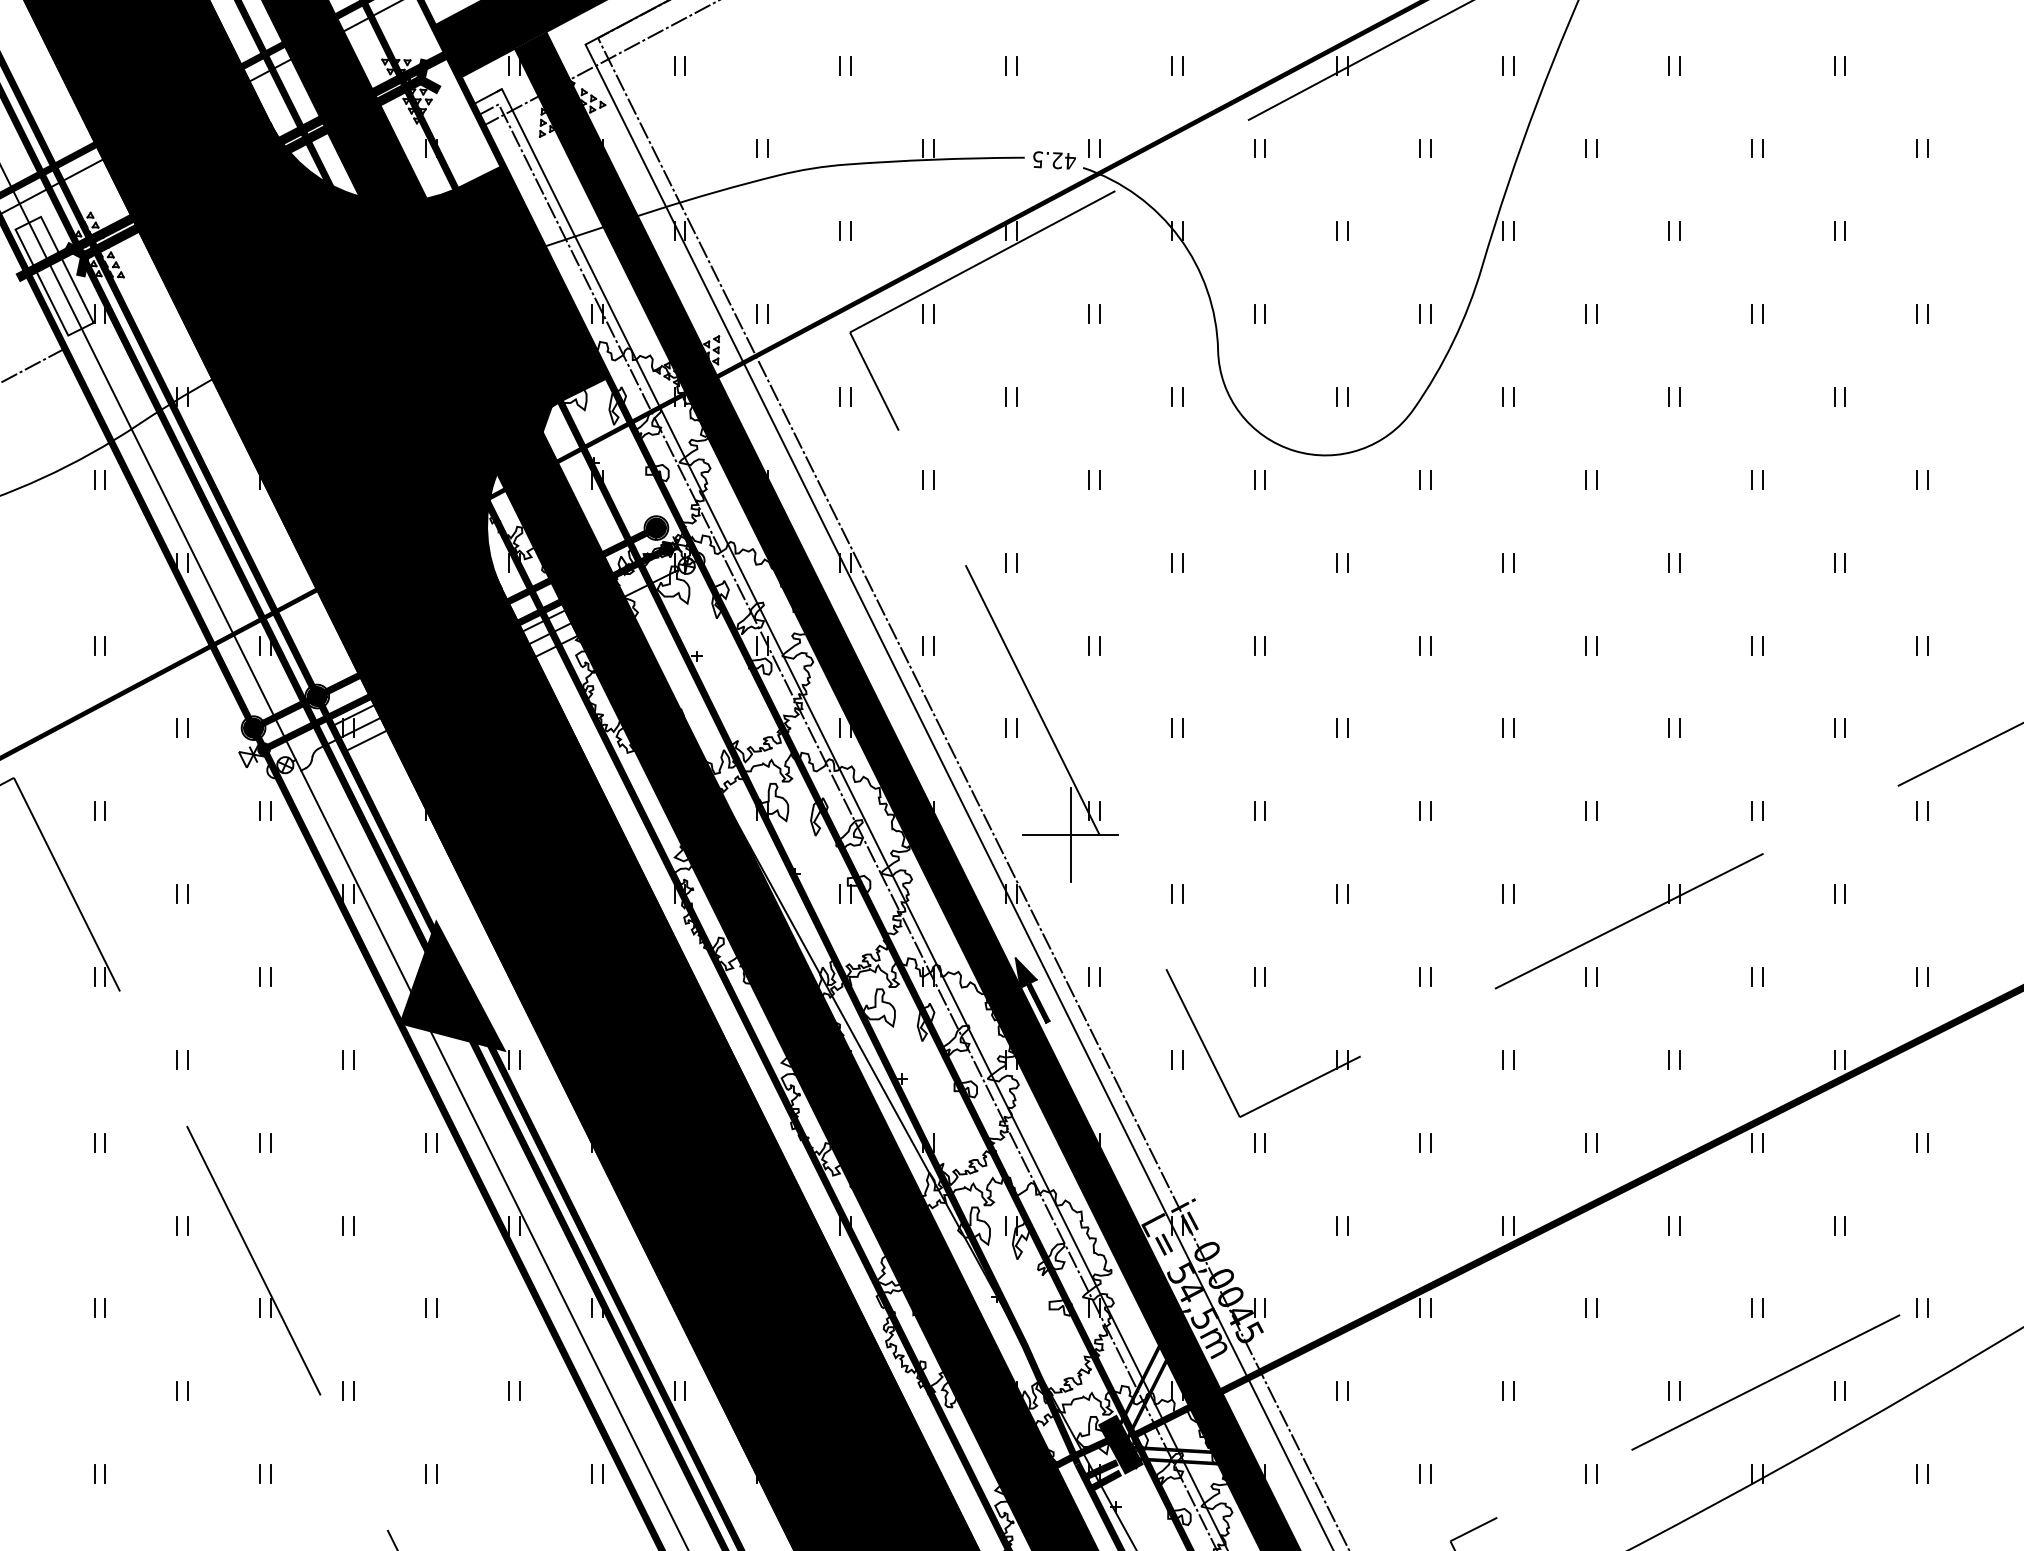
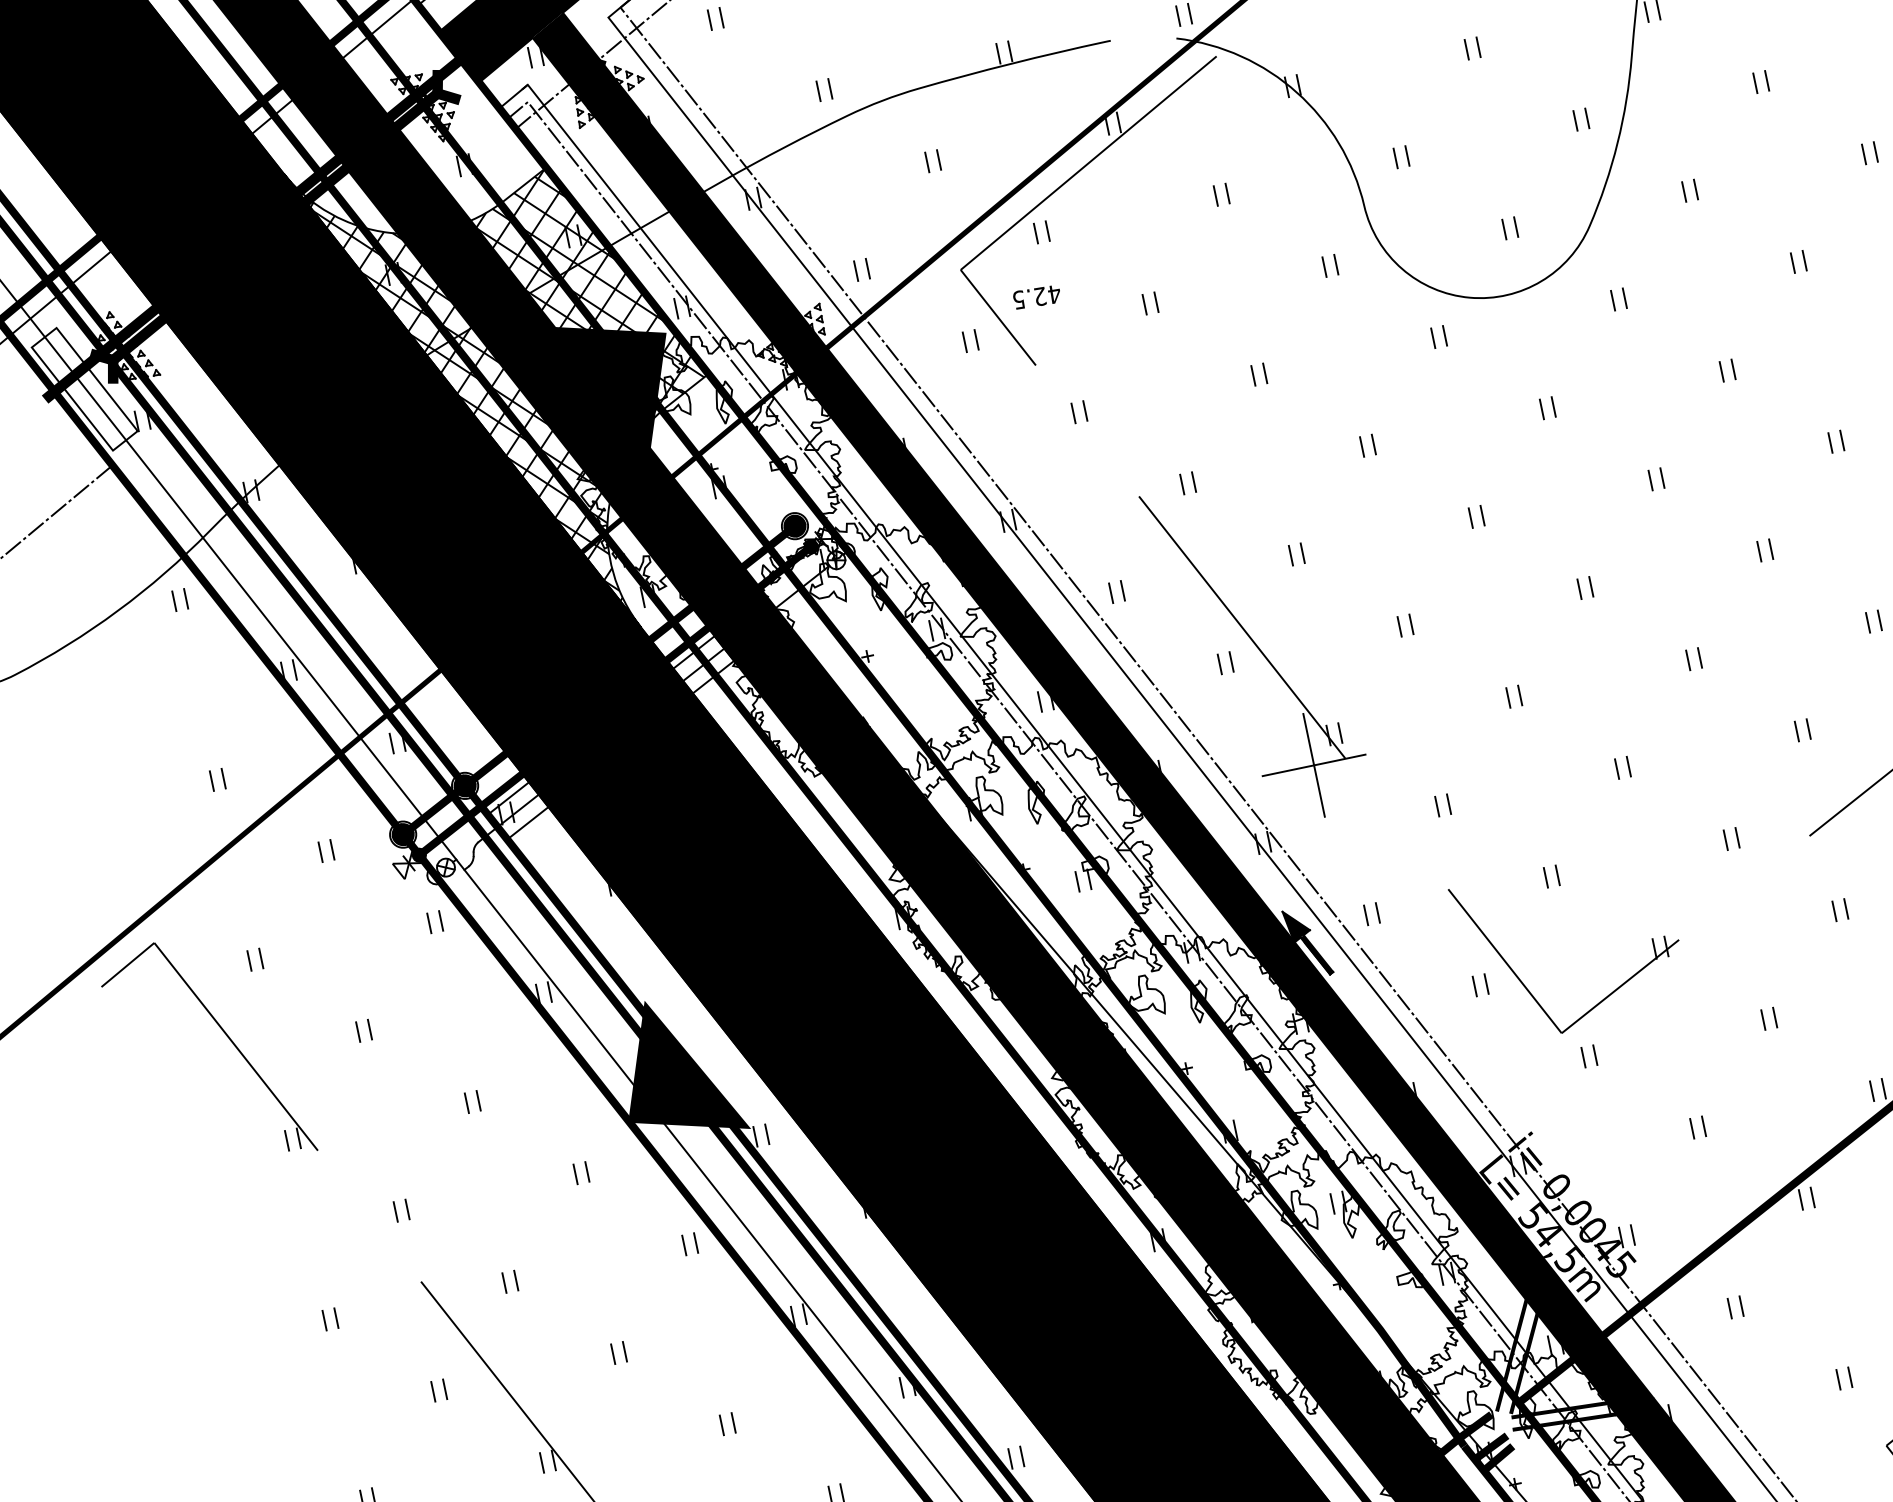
text: (1054, 160) -> (1037, 297), moved
fill: (439, 355) -> (520, 388), removed
fill: (1120, 1444) -> (1506, 1415), removed

